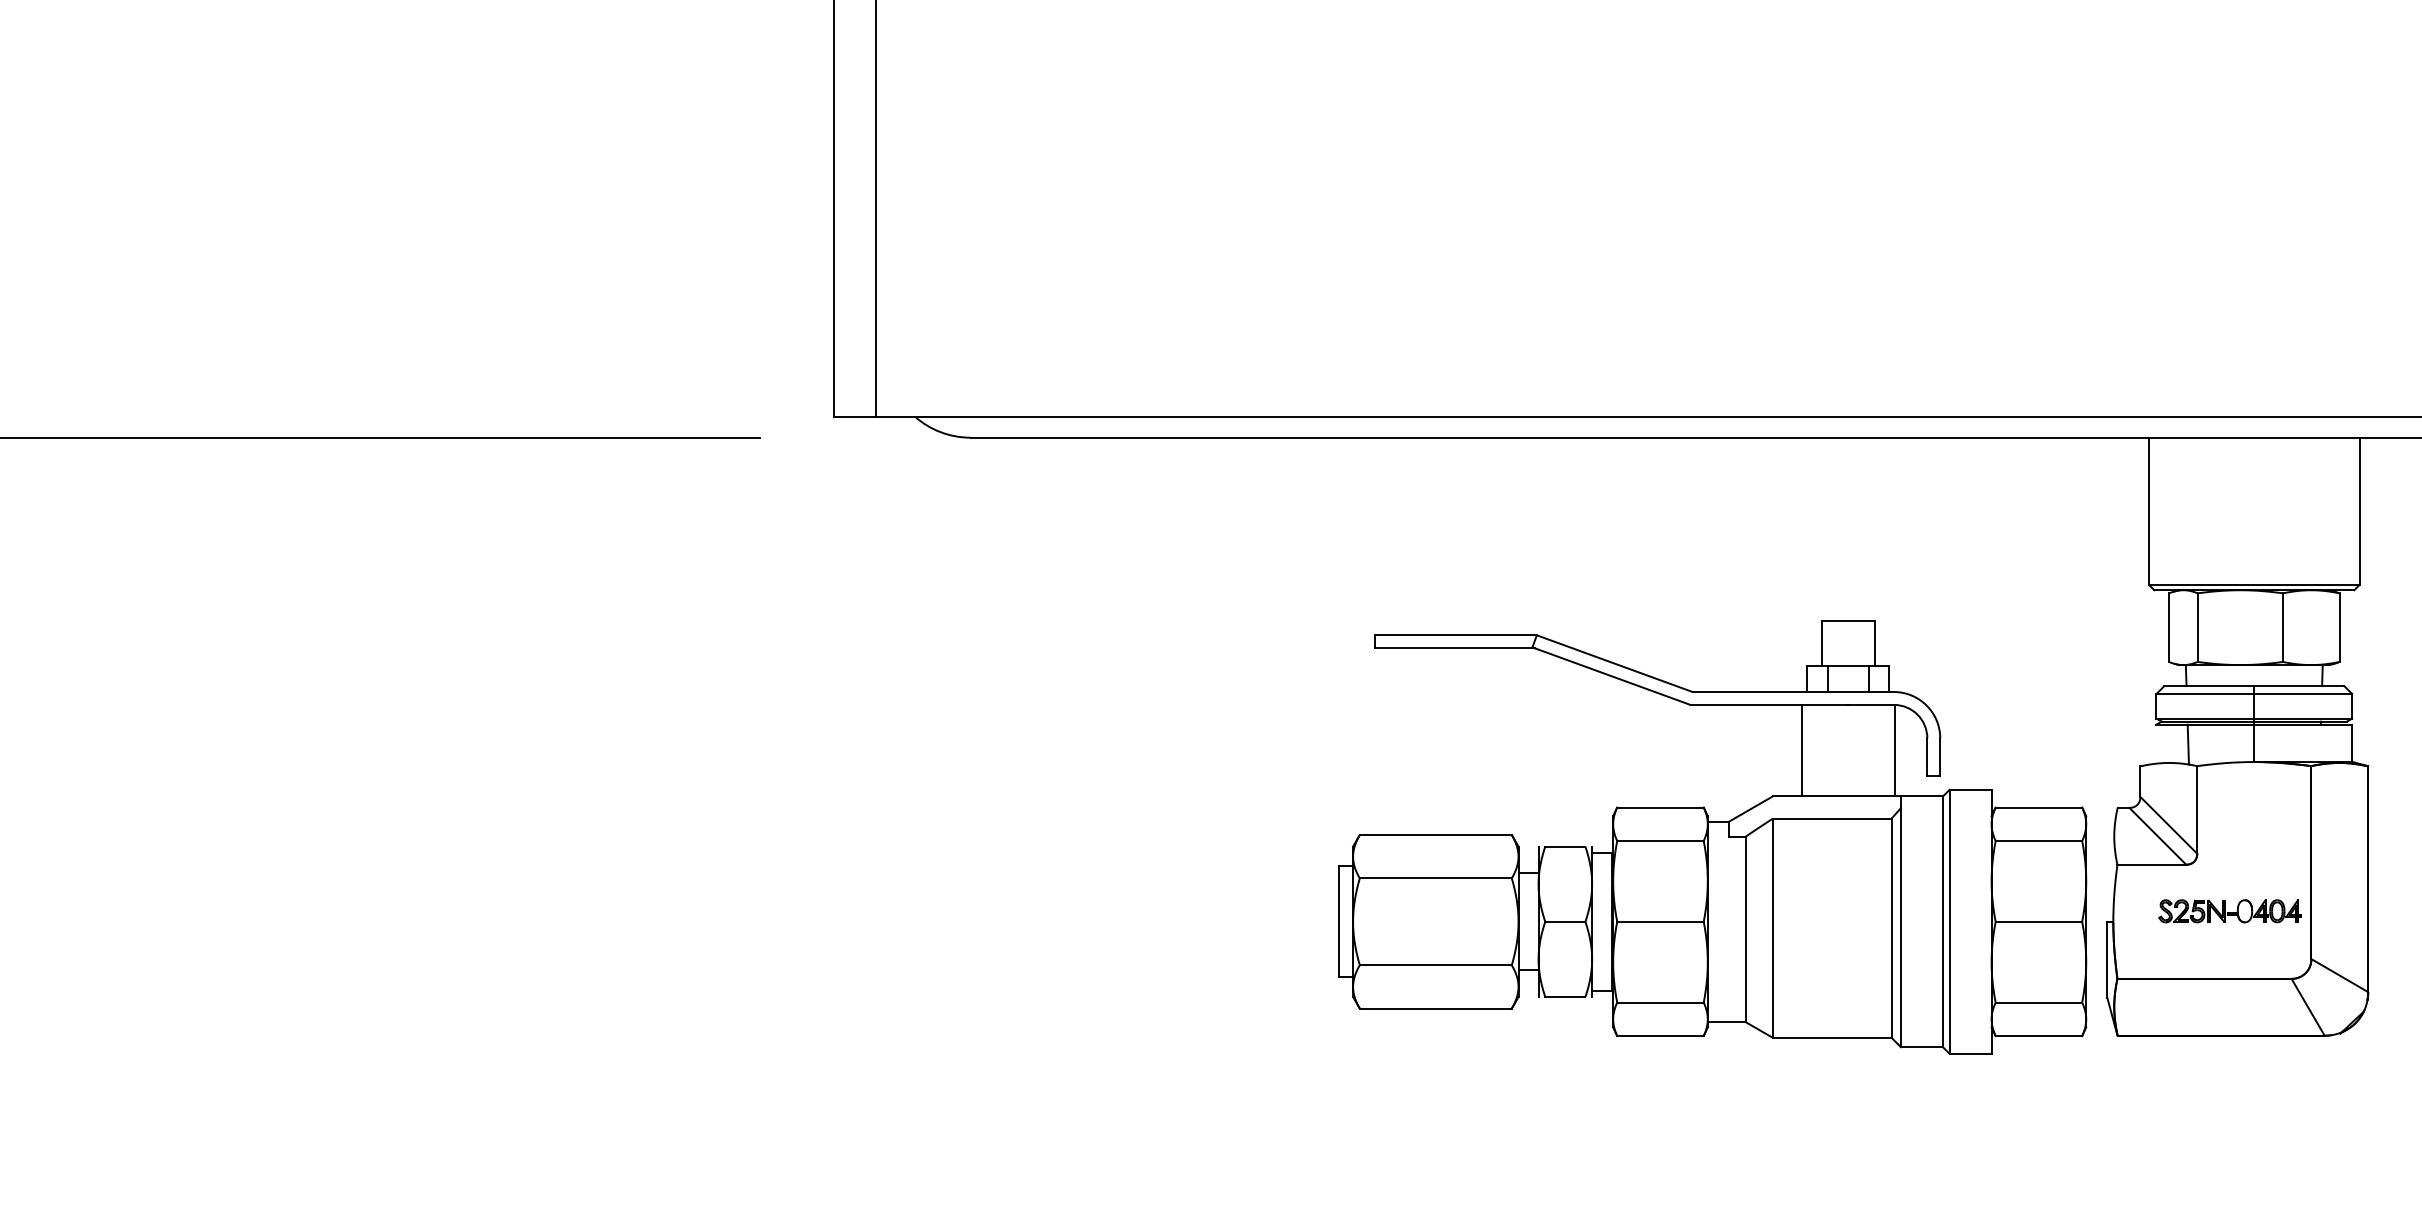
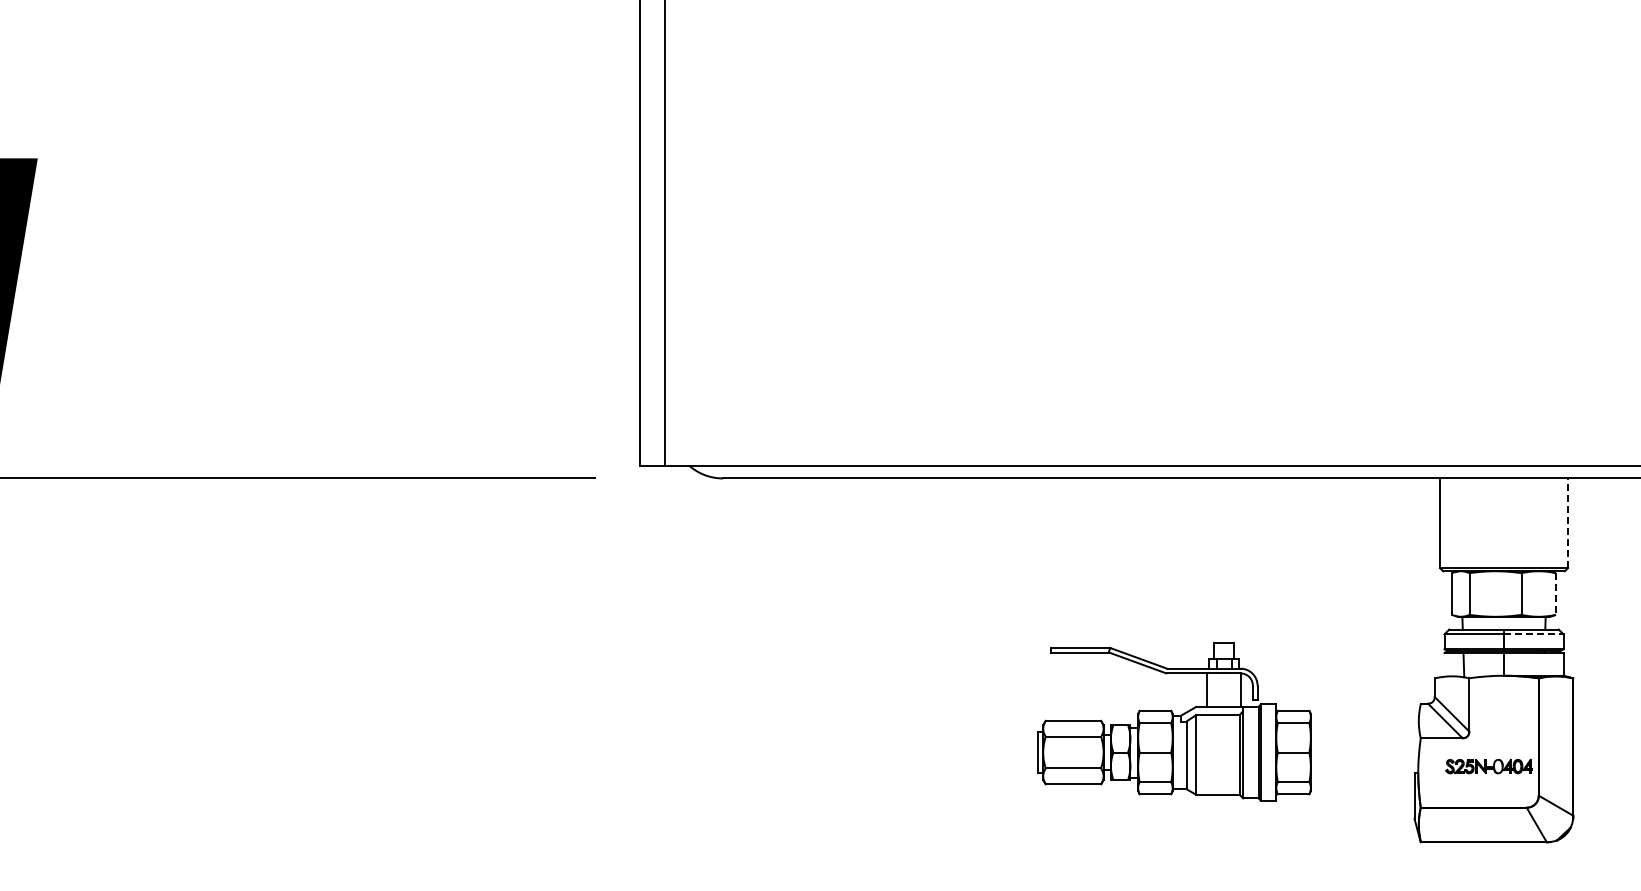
line: (2360, 511) -> (1568, 523), solid -> dashed
line: (2338, 628) -> (1555, 594), solid -> dashed
line: (2302, 694) -> (1533, 634), solid -> dashed
part: (1712, 837) -> (1174, 721), size x0.6

